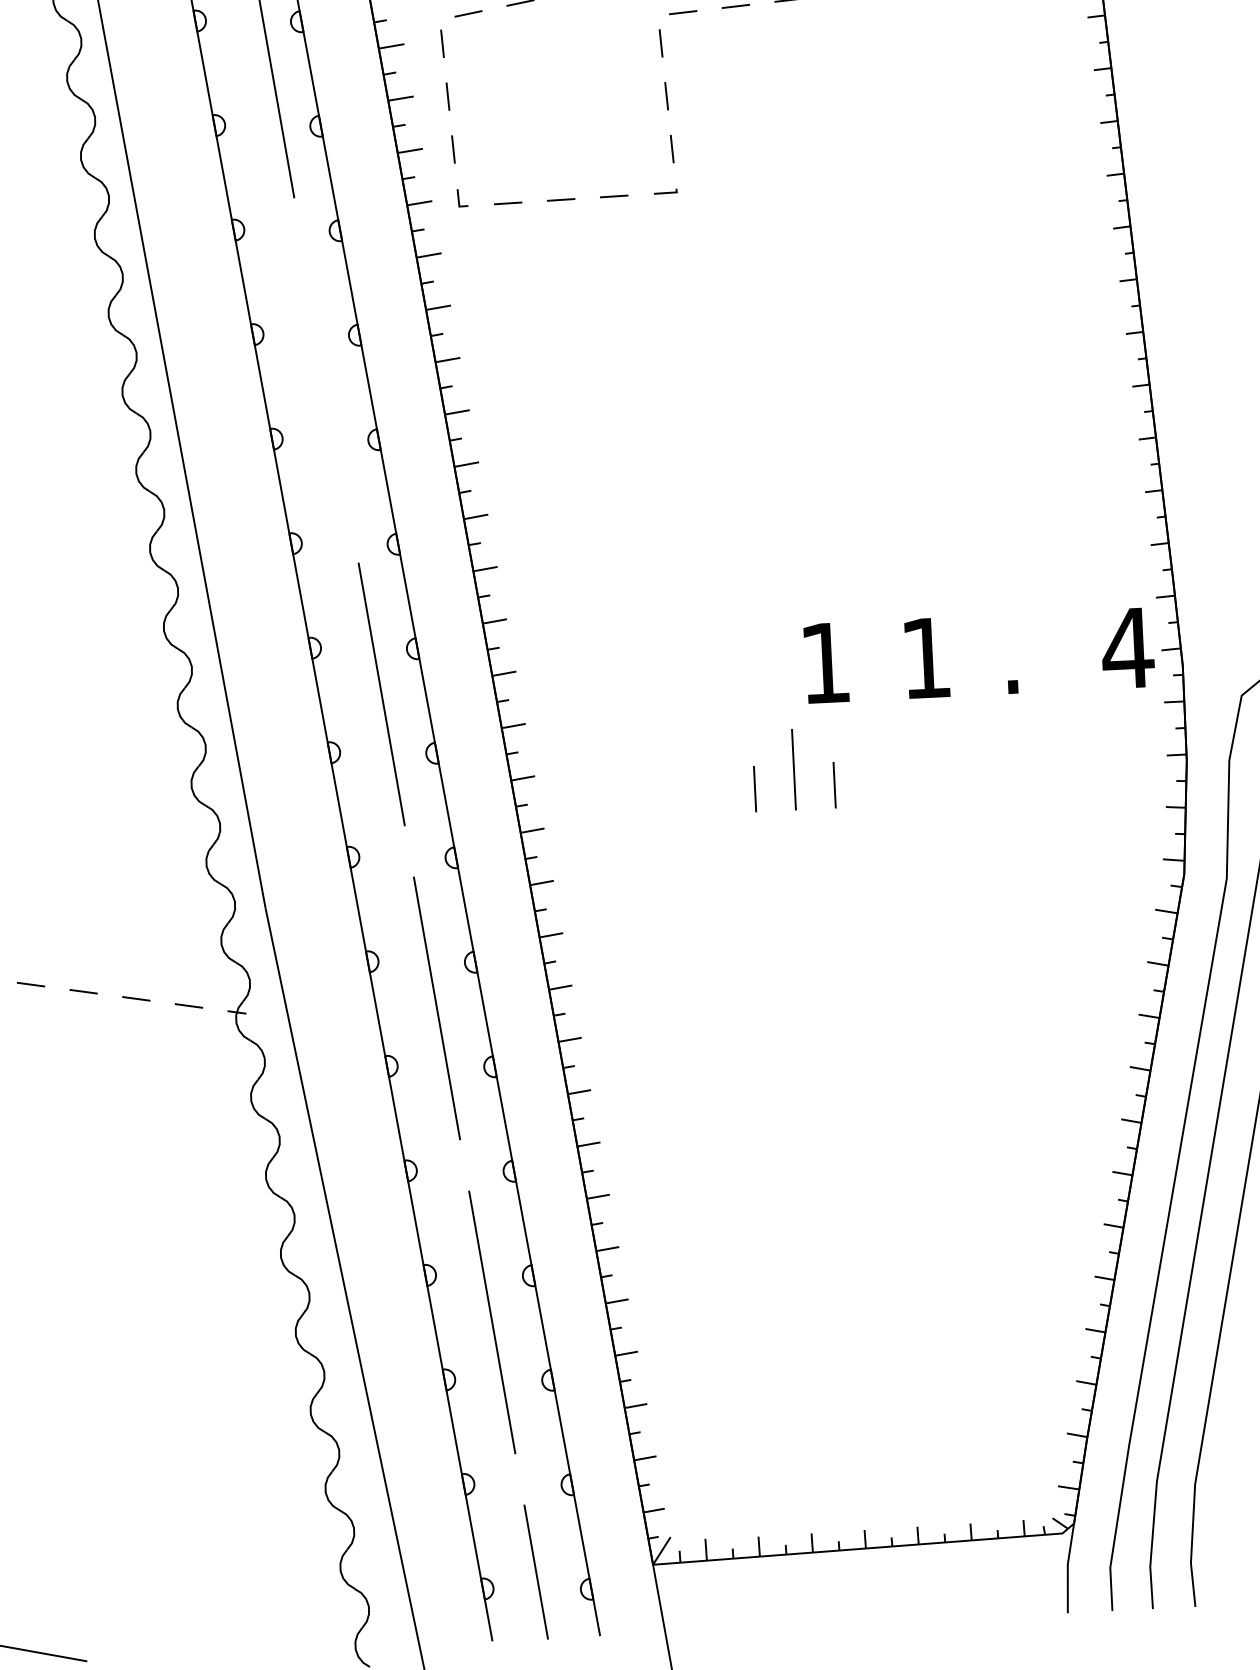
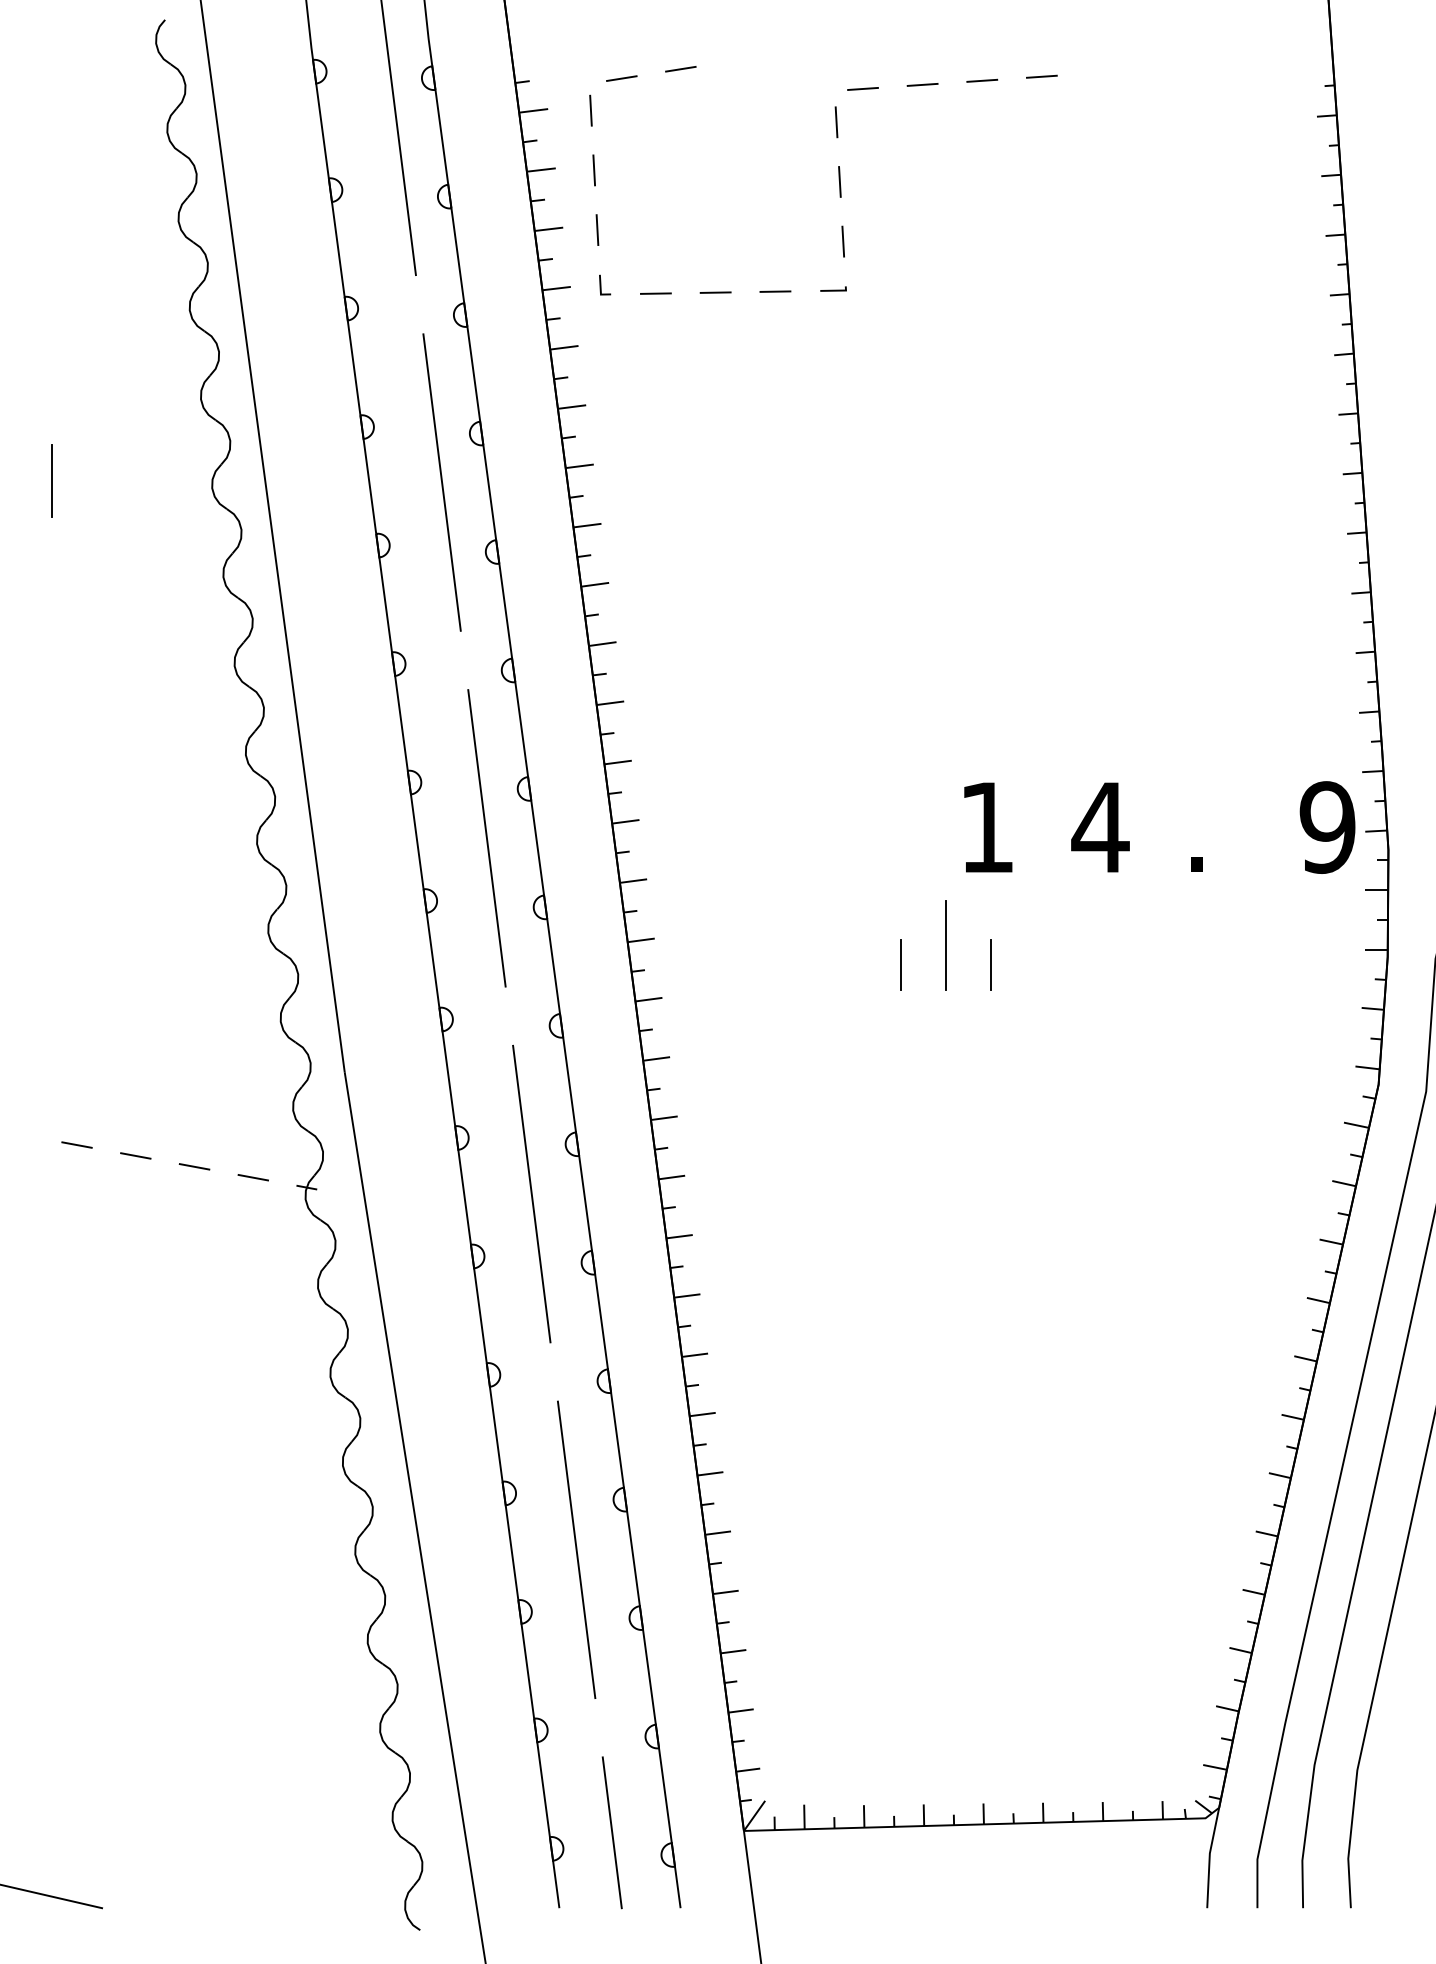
line: (325, 380) -> (441, 482), added
text: (1127, 648) -> (1327, 827), 4 -> 9
text: (926, 658) -> (1100, 827), 1 -> 4

